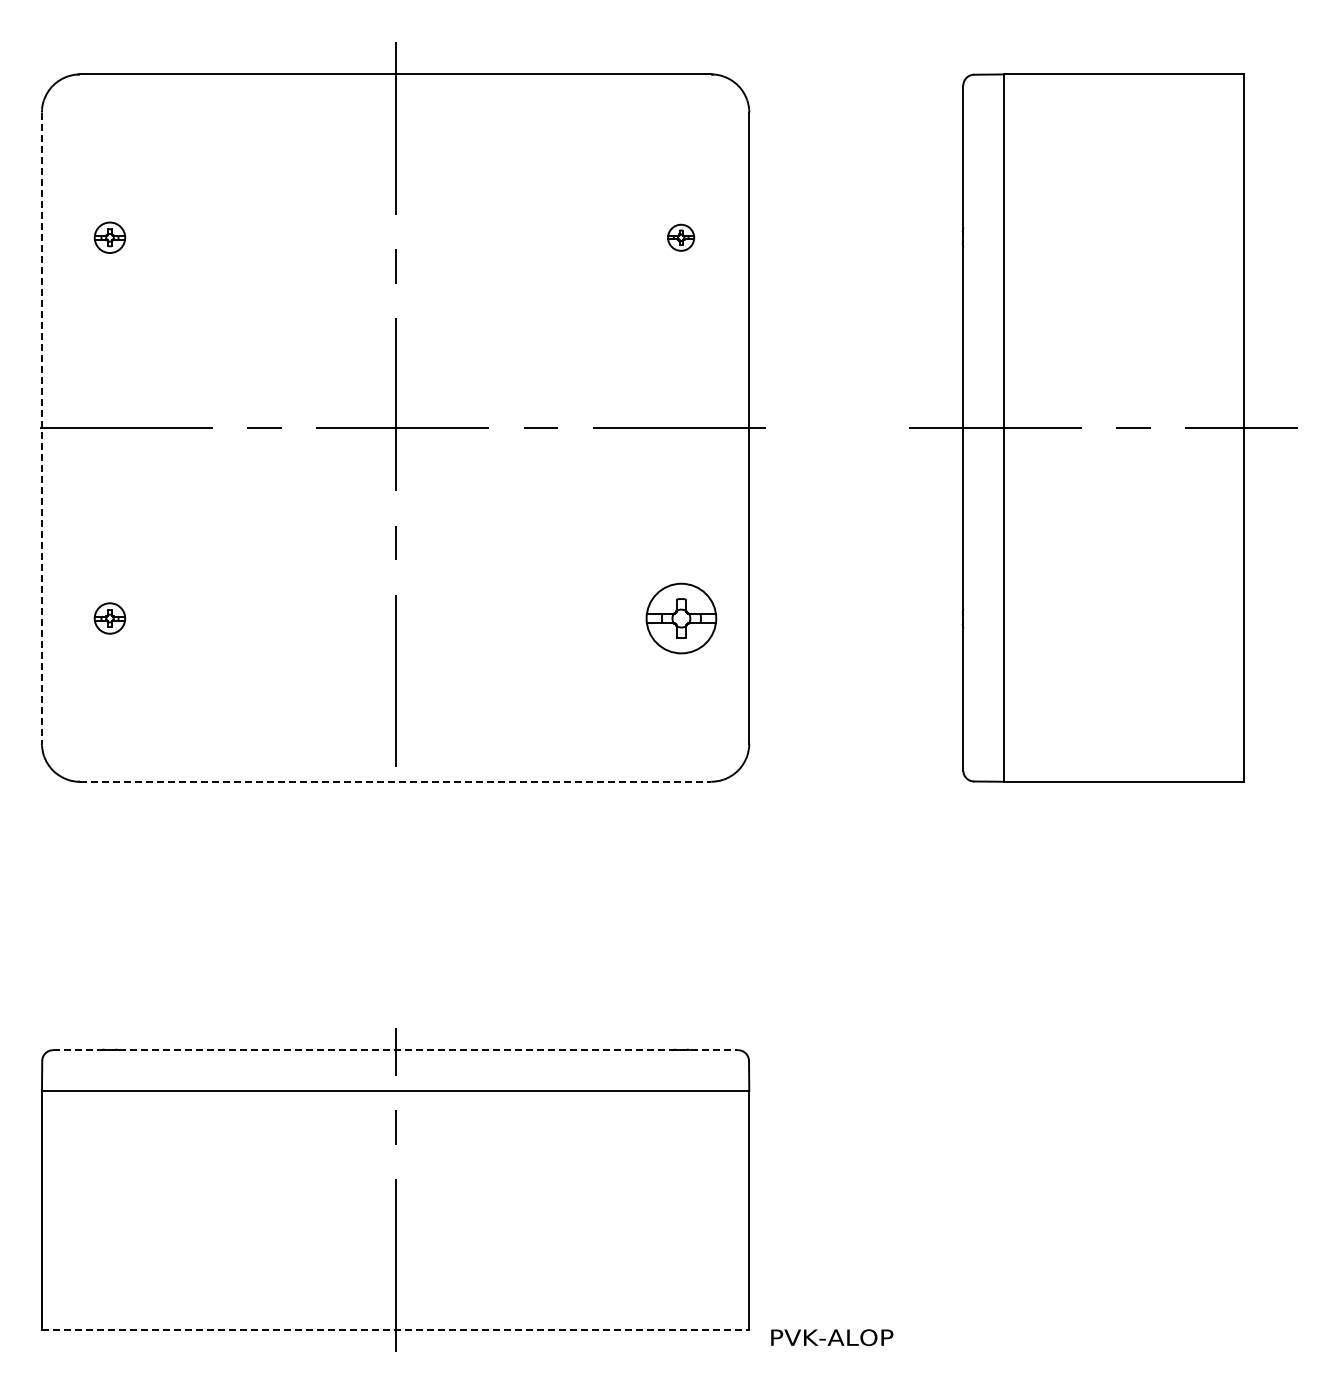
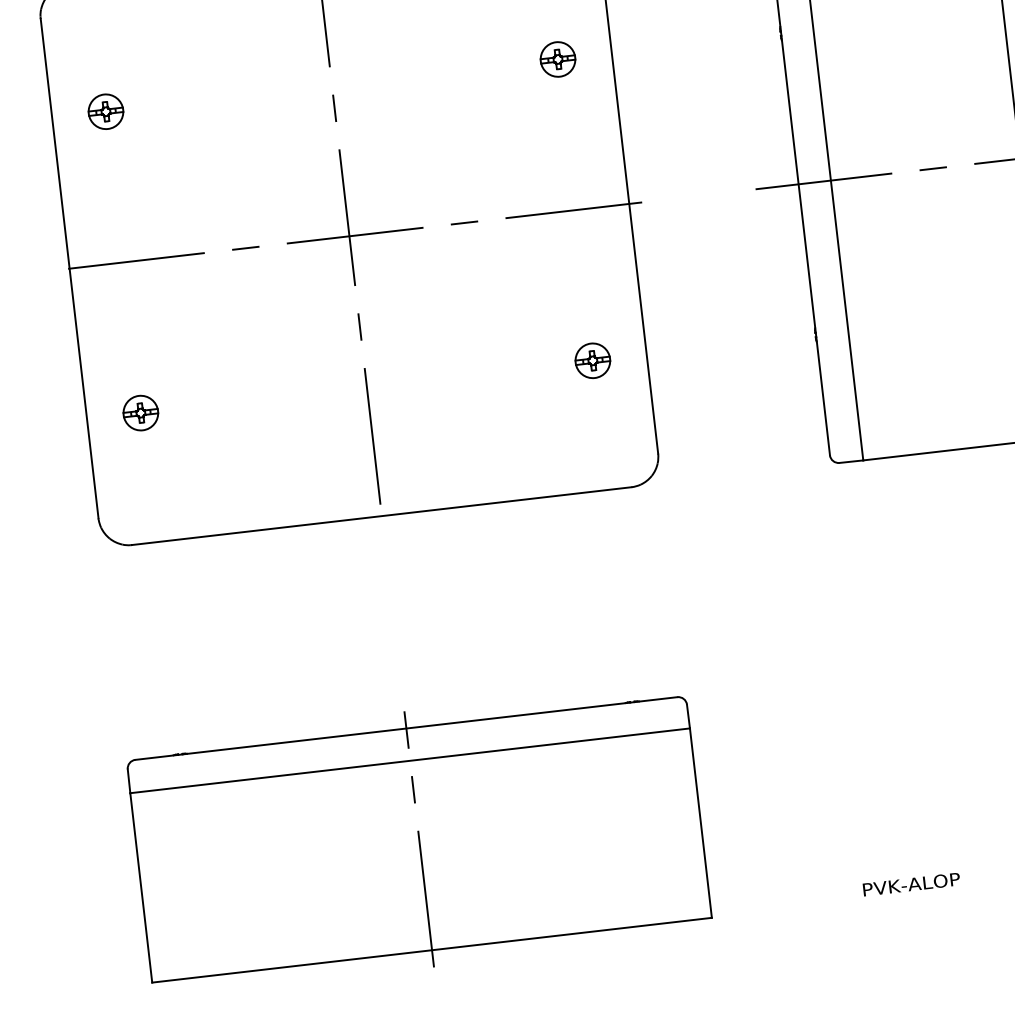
part: (109, 237) -> (105, 111), size x1.43
part: (680, 237) -> (557, 59), size x1.67
line: (41, 428) -> (69, 269), dashed -> solid
part: (109, 618) -> (140, 413), size x1.43
part: (680, 618) -> (592, 360), size x0.62
line: (395, 781) -> (381, 515), dashed -> solid
line: (395, 1050) -> (406, 728), dashed -> solid
line: (395, 1330) -> (431, 950), dashed -> solid
text: (832, 1337) -> (911, 884), moved

